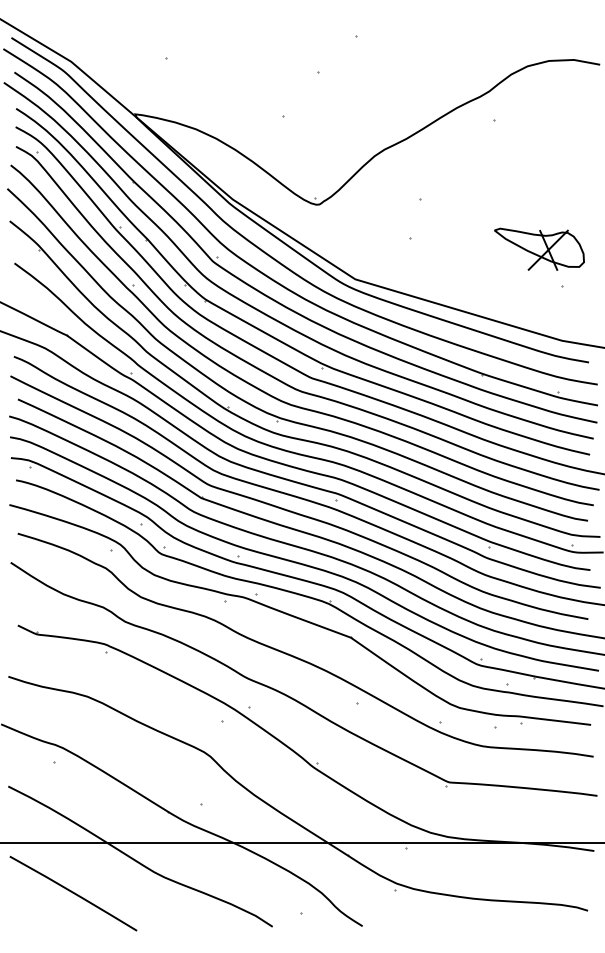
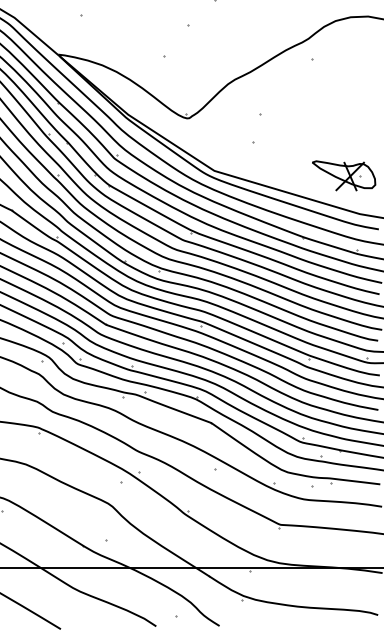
part: (539, 248) -> (344, 175), moved

